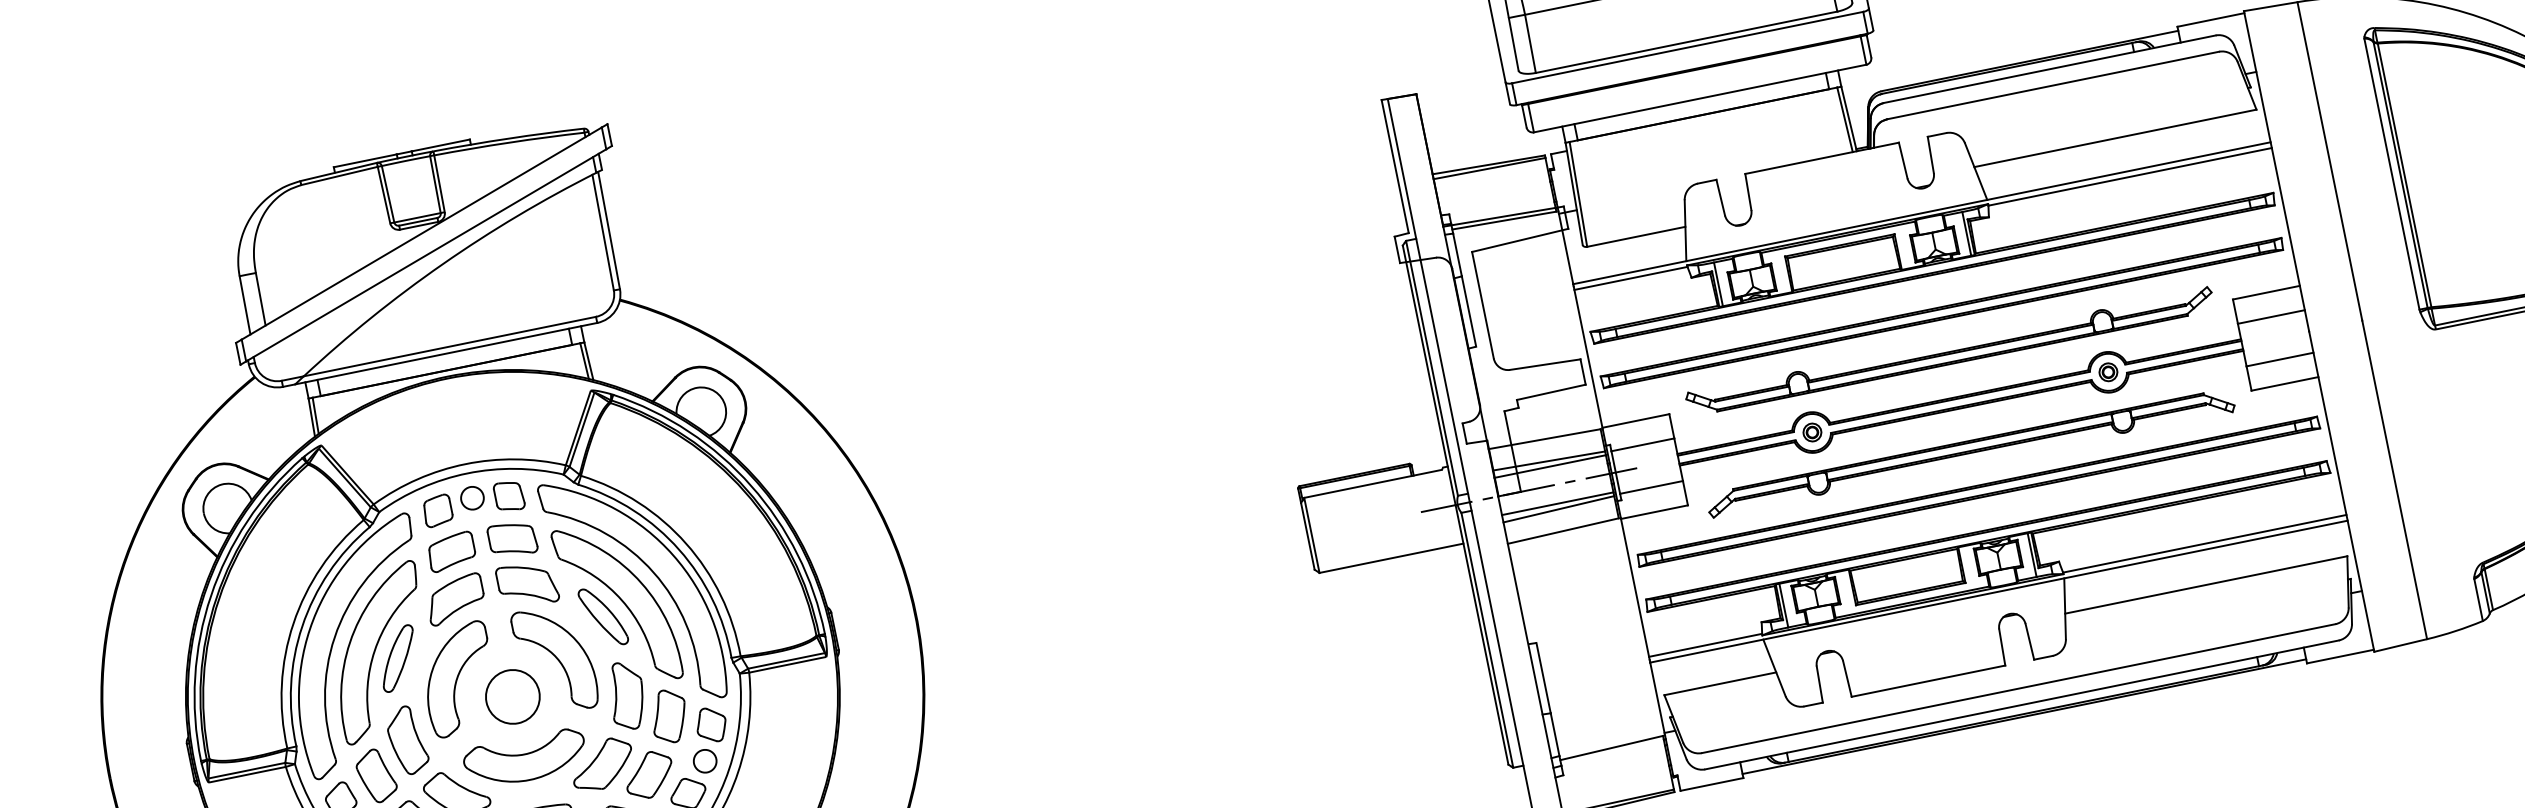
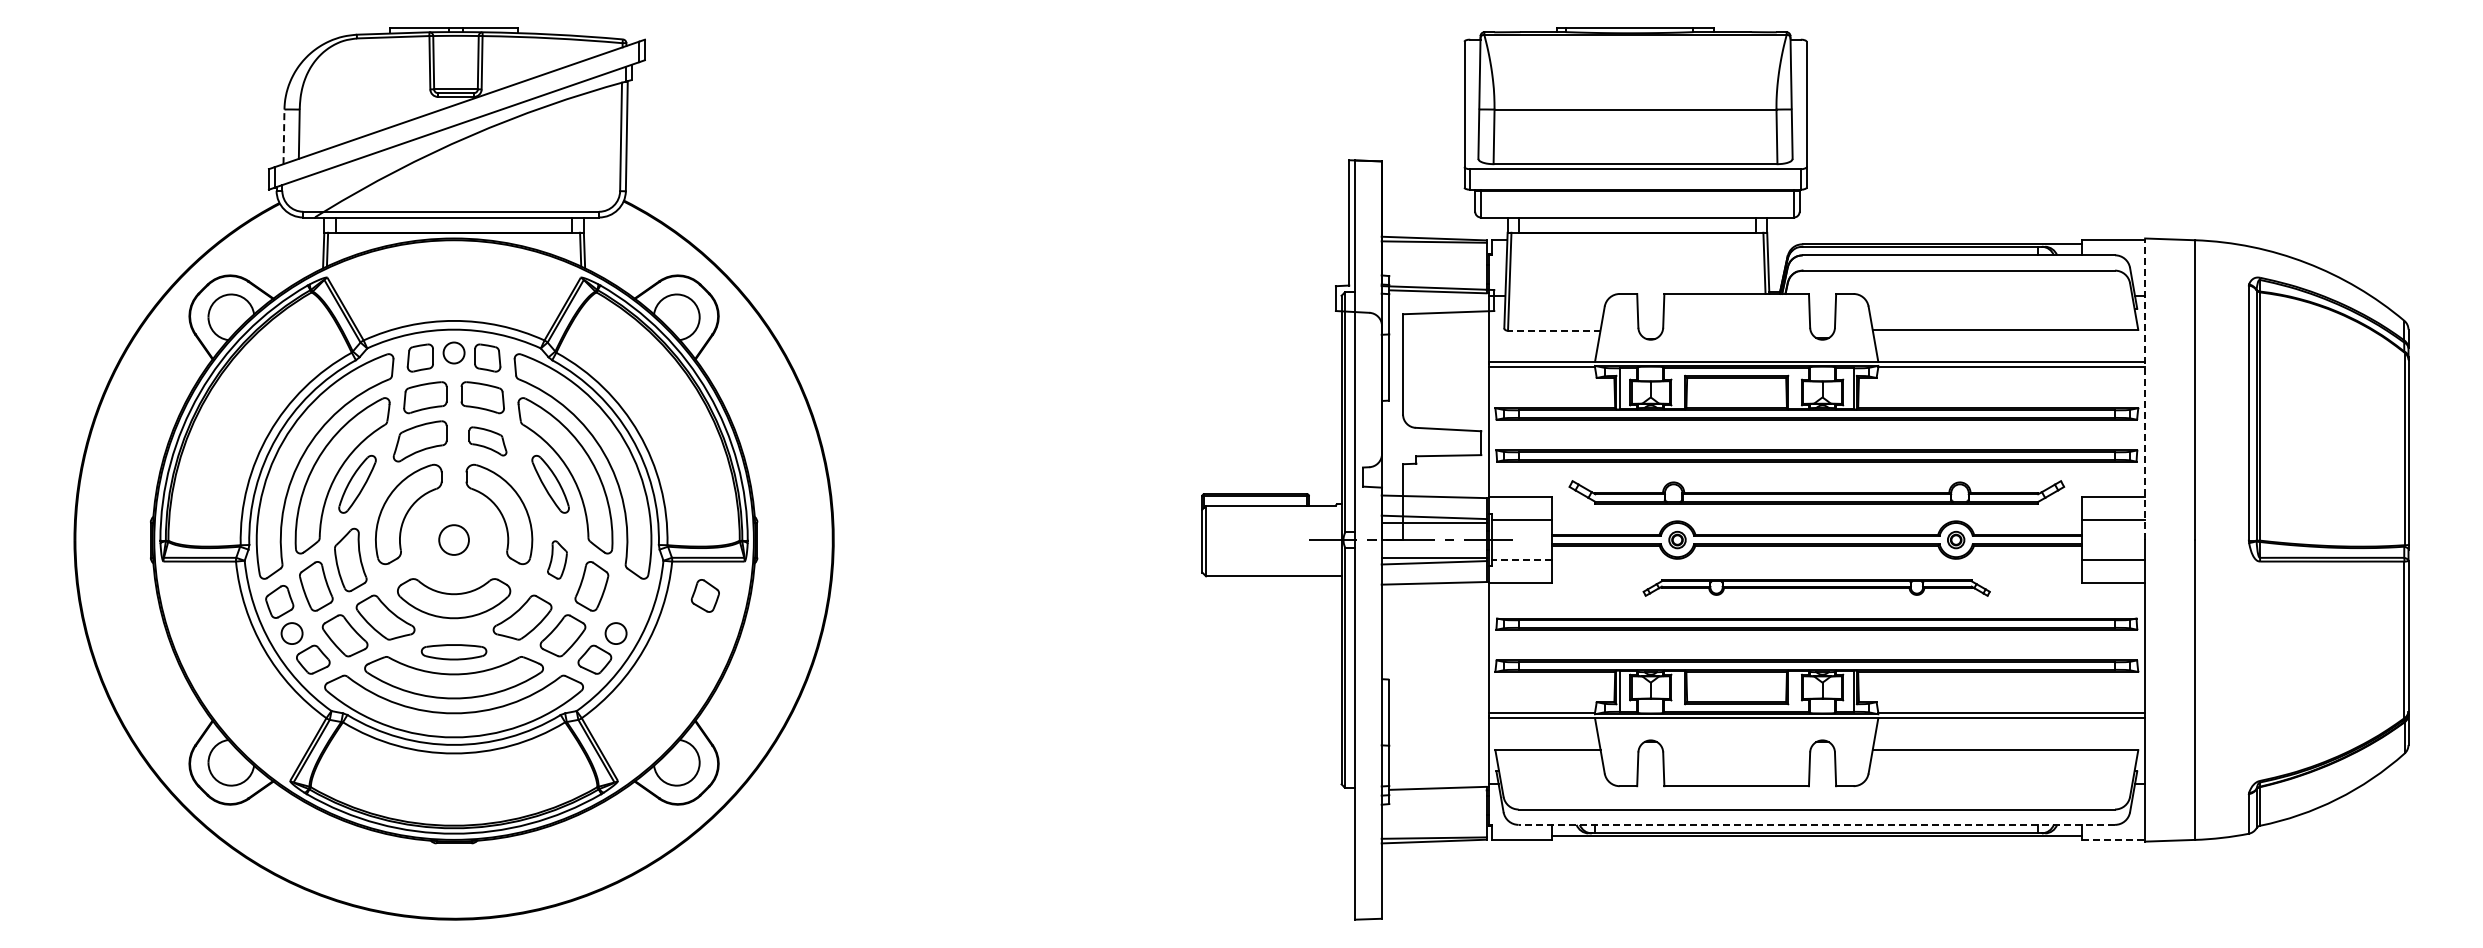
line: (2277, 171) -> (2145, 389), solid -> dashed
line: (1635, 236) -> (1553, 330), solid -> dashed
line: (244, 305) -> (283, 136), solid -> dashed
part: (1970, 453) -> (1816, 588), size x0.7
line: (1651, 487) -> (1521, 560), solid -> dashed
part: (527, 585) -> (487, 441), size x0.7
line: (2341, 656) -> (2114, 839), solid -> dashed
part: (626, 695) -> (557, 559), size x0.6
circle: (512, 696) -> (453, 539), size x0.6
line: (2021, 704) -> (1816, 824), solid -> dashed
part: (710, 724) -> (704, 595), moved

